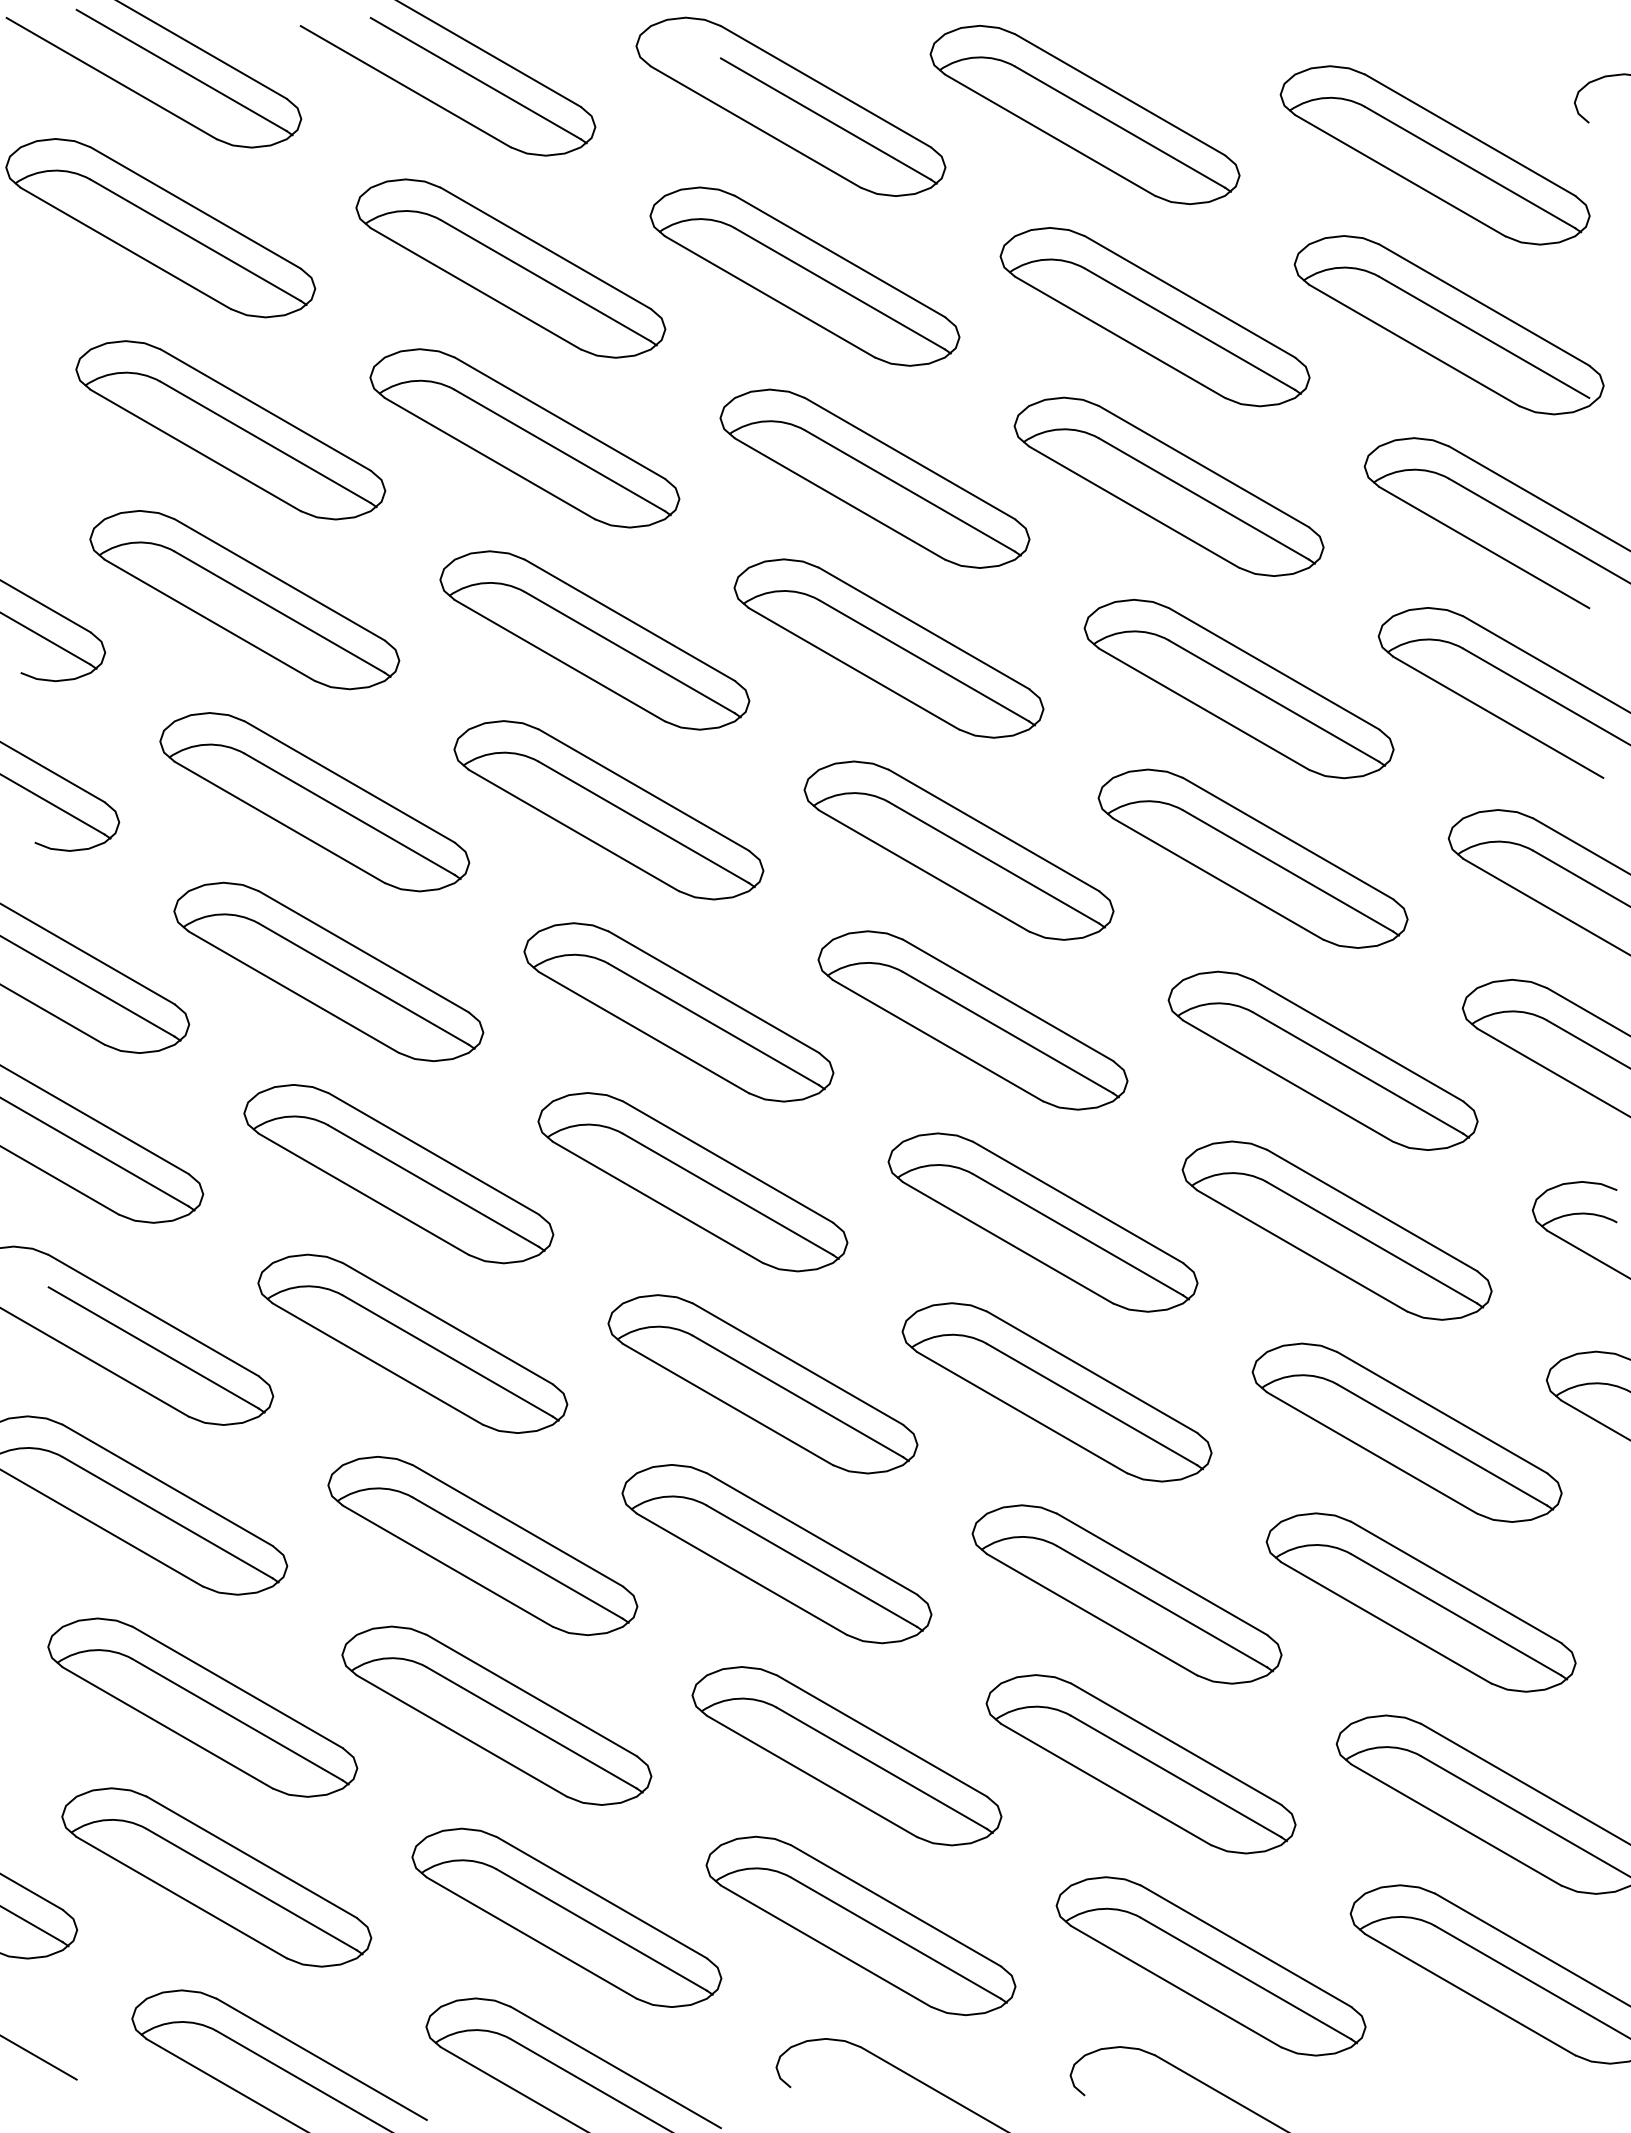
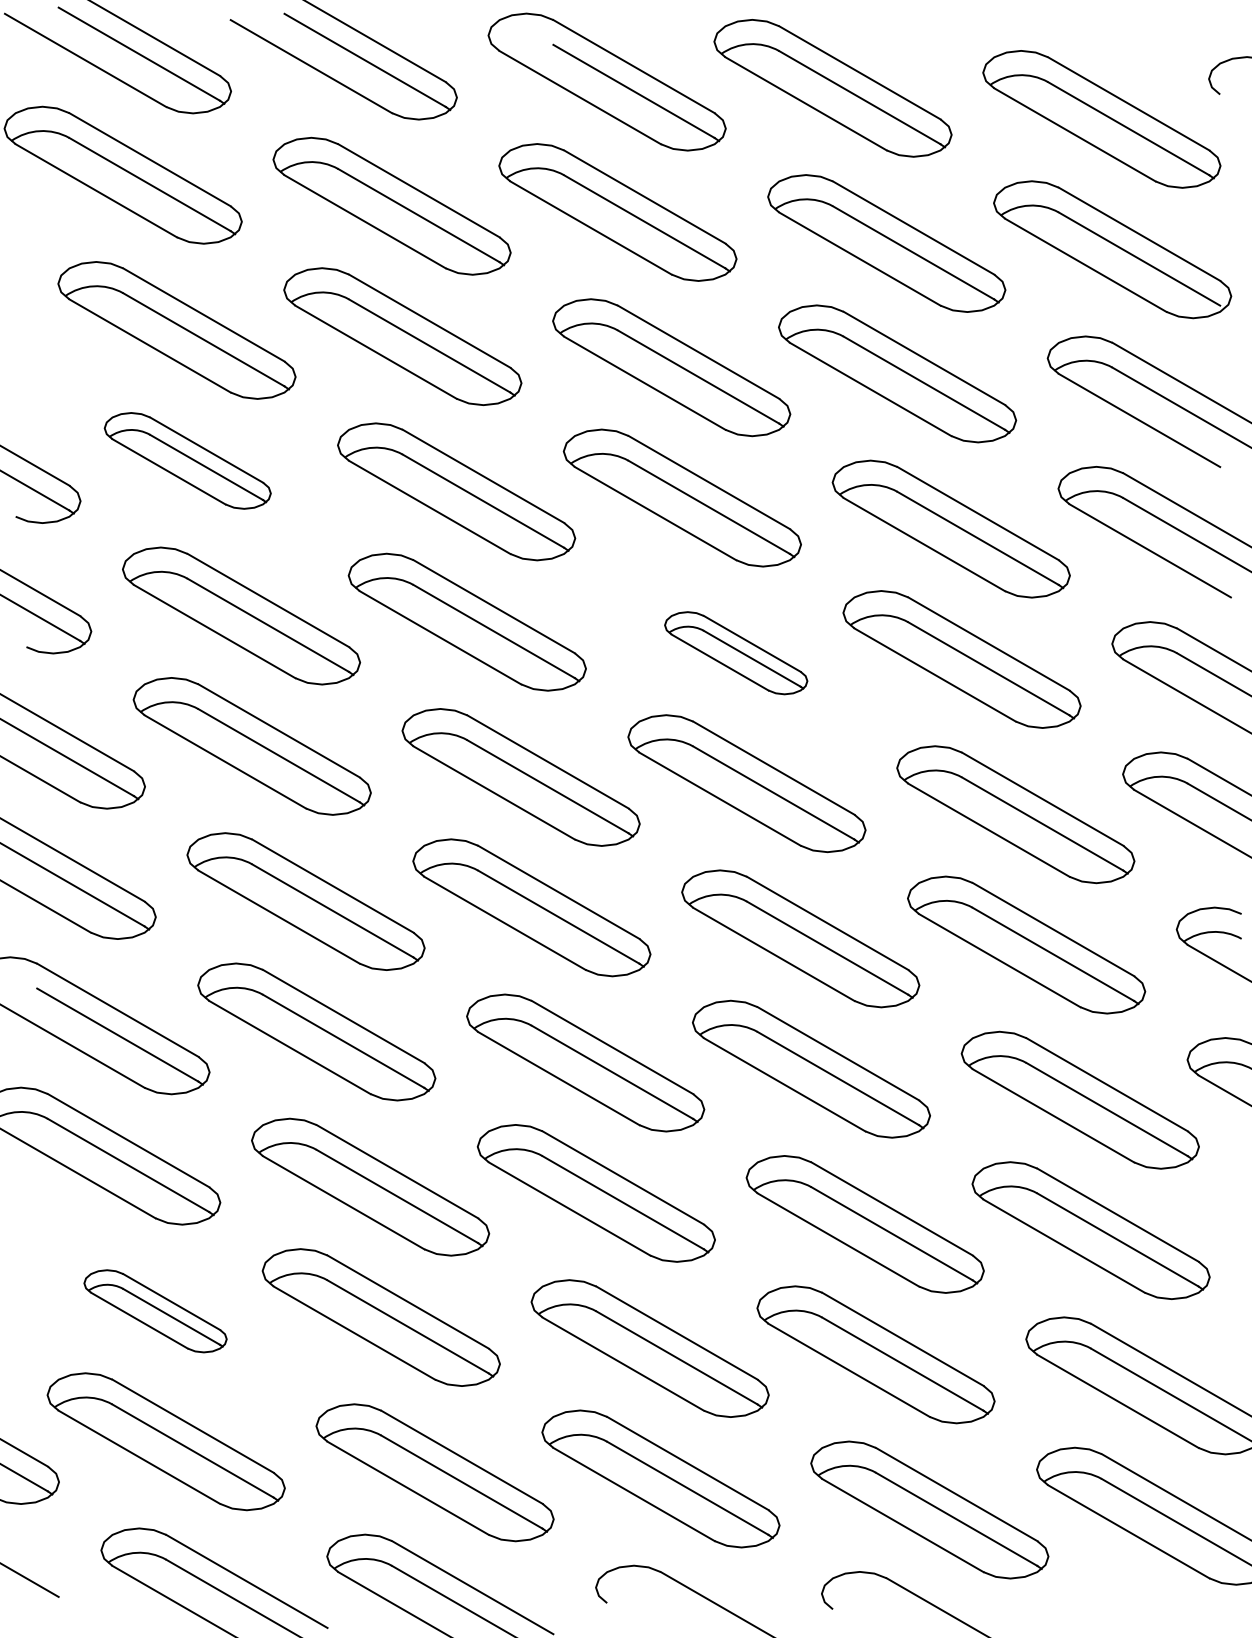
part: (244, 600) -> (187, 461), size x0.7
part: (958, 850) -> (735, 653), size x0.6
part: (202, 1707) -> (155, 1311), size x0.6

